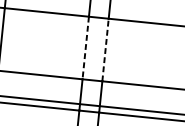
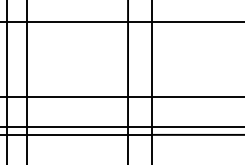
line: (86, 48) -> (128, 59), dashed -> solid
line: (105, 50) -> (151, 59), dashed -> solid

